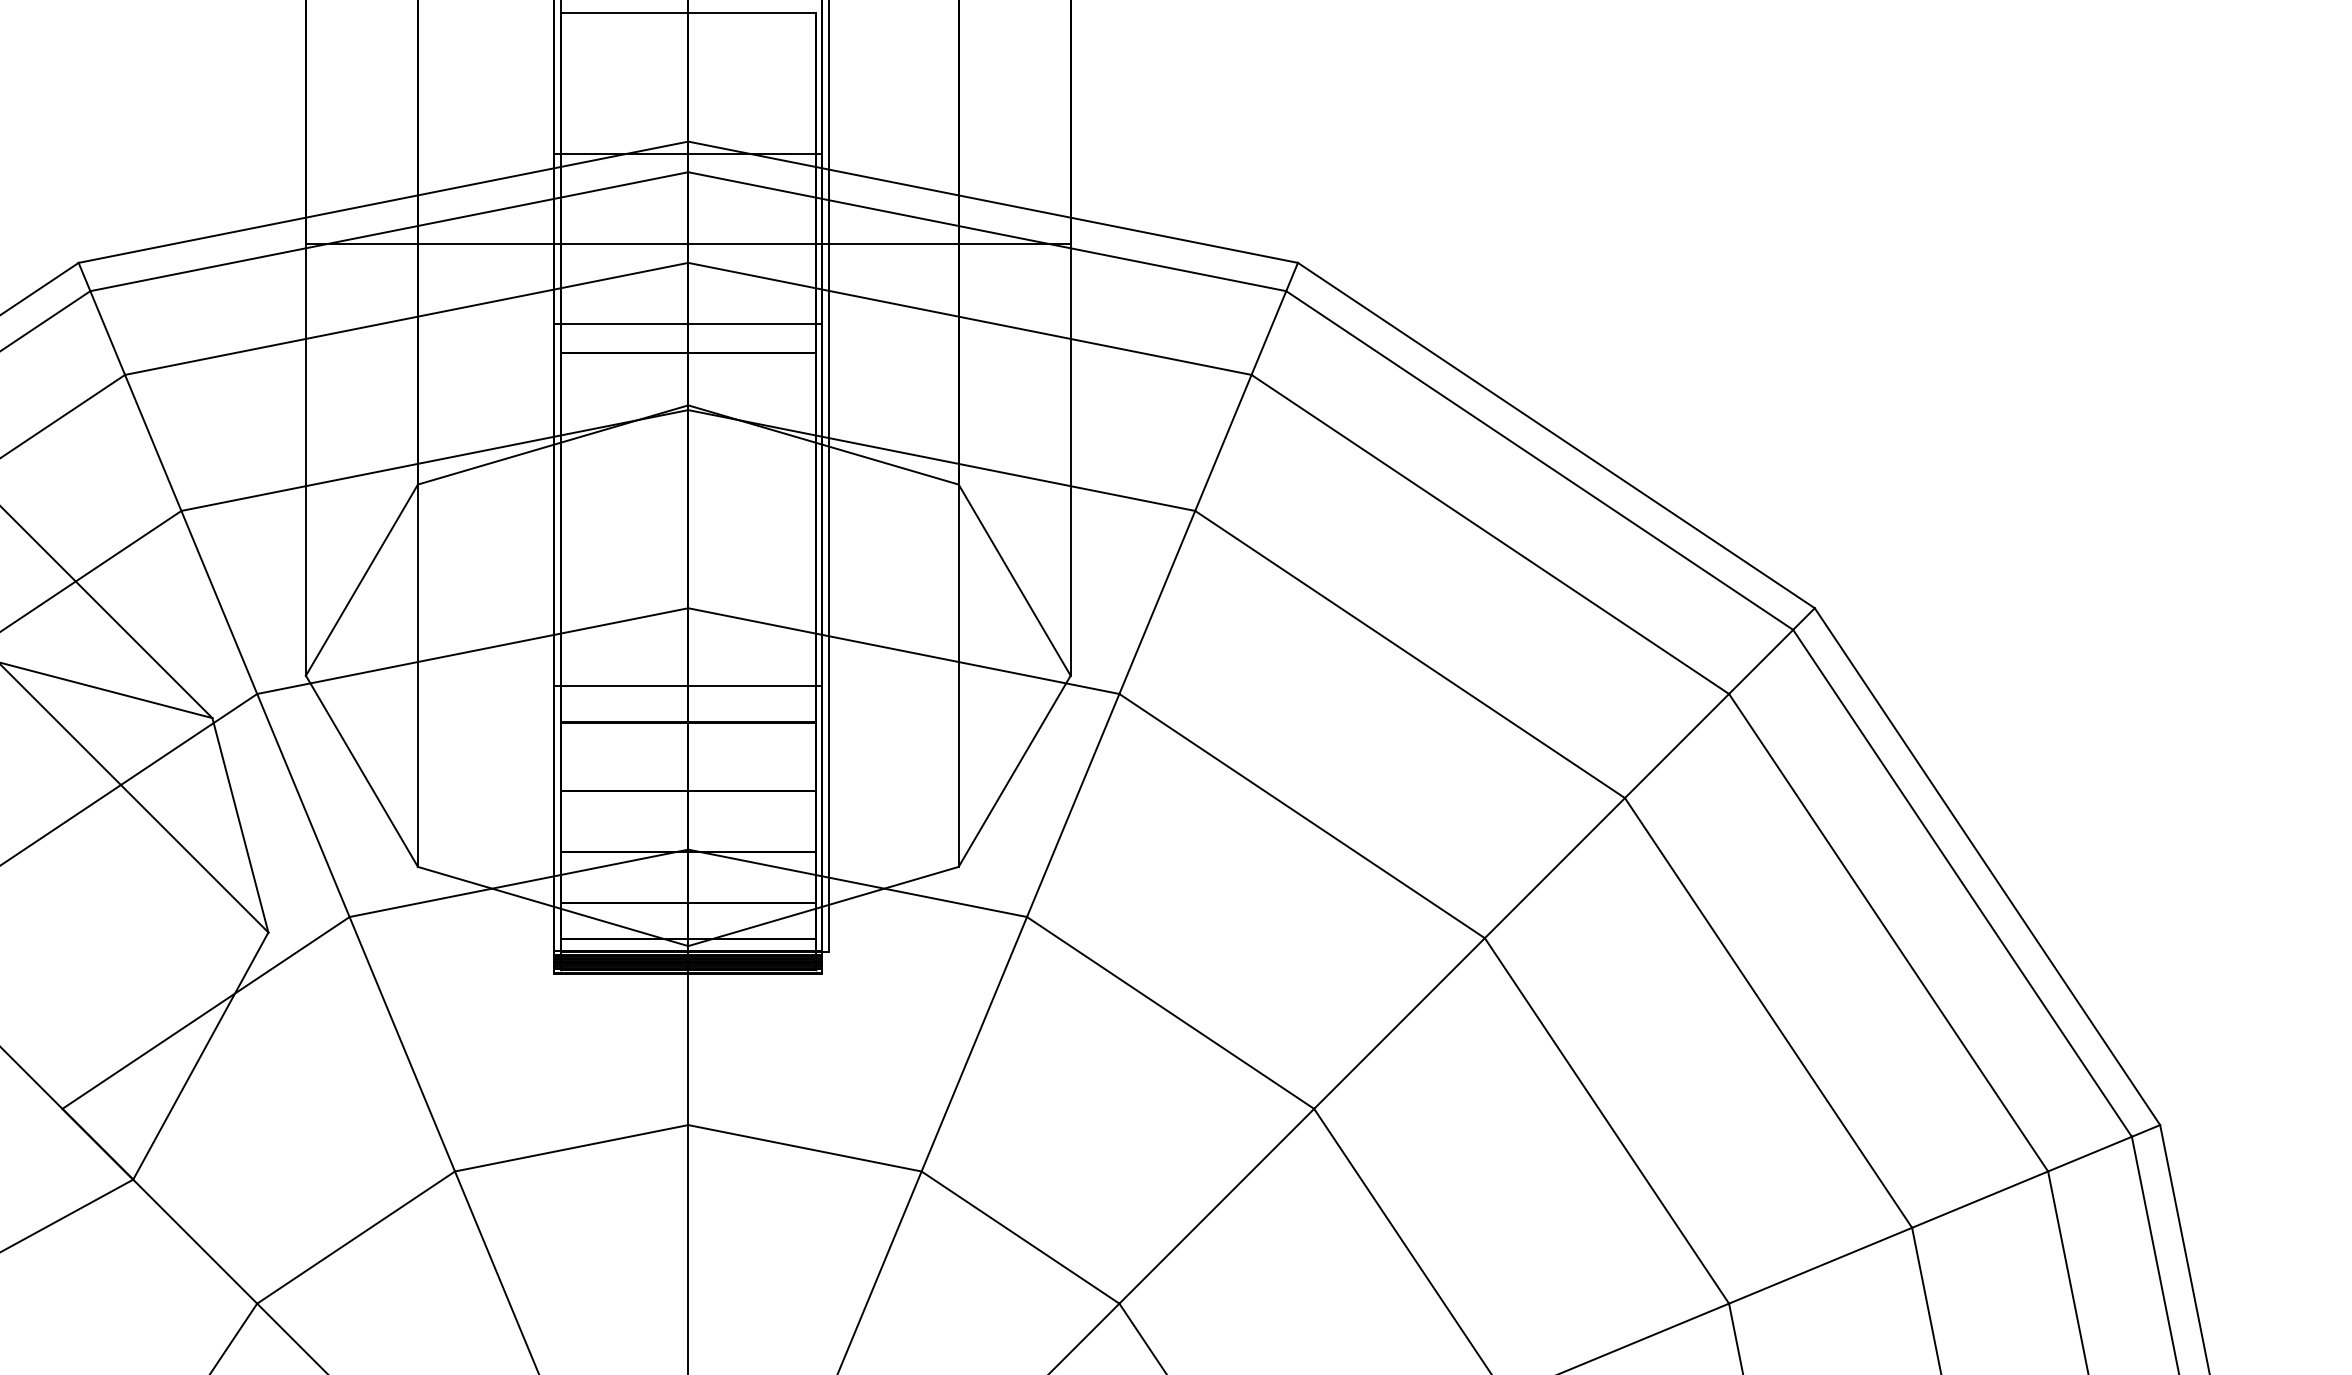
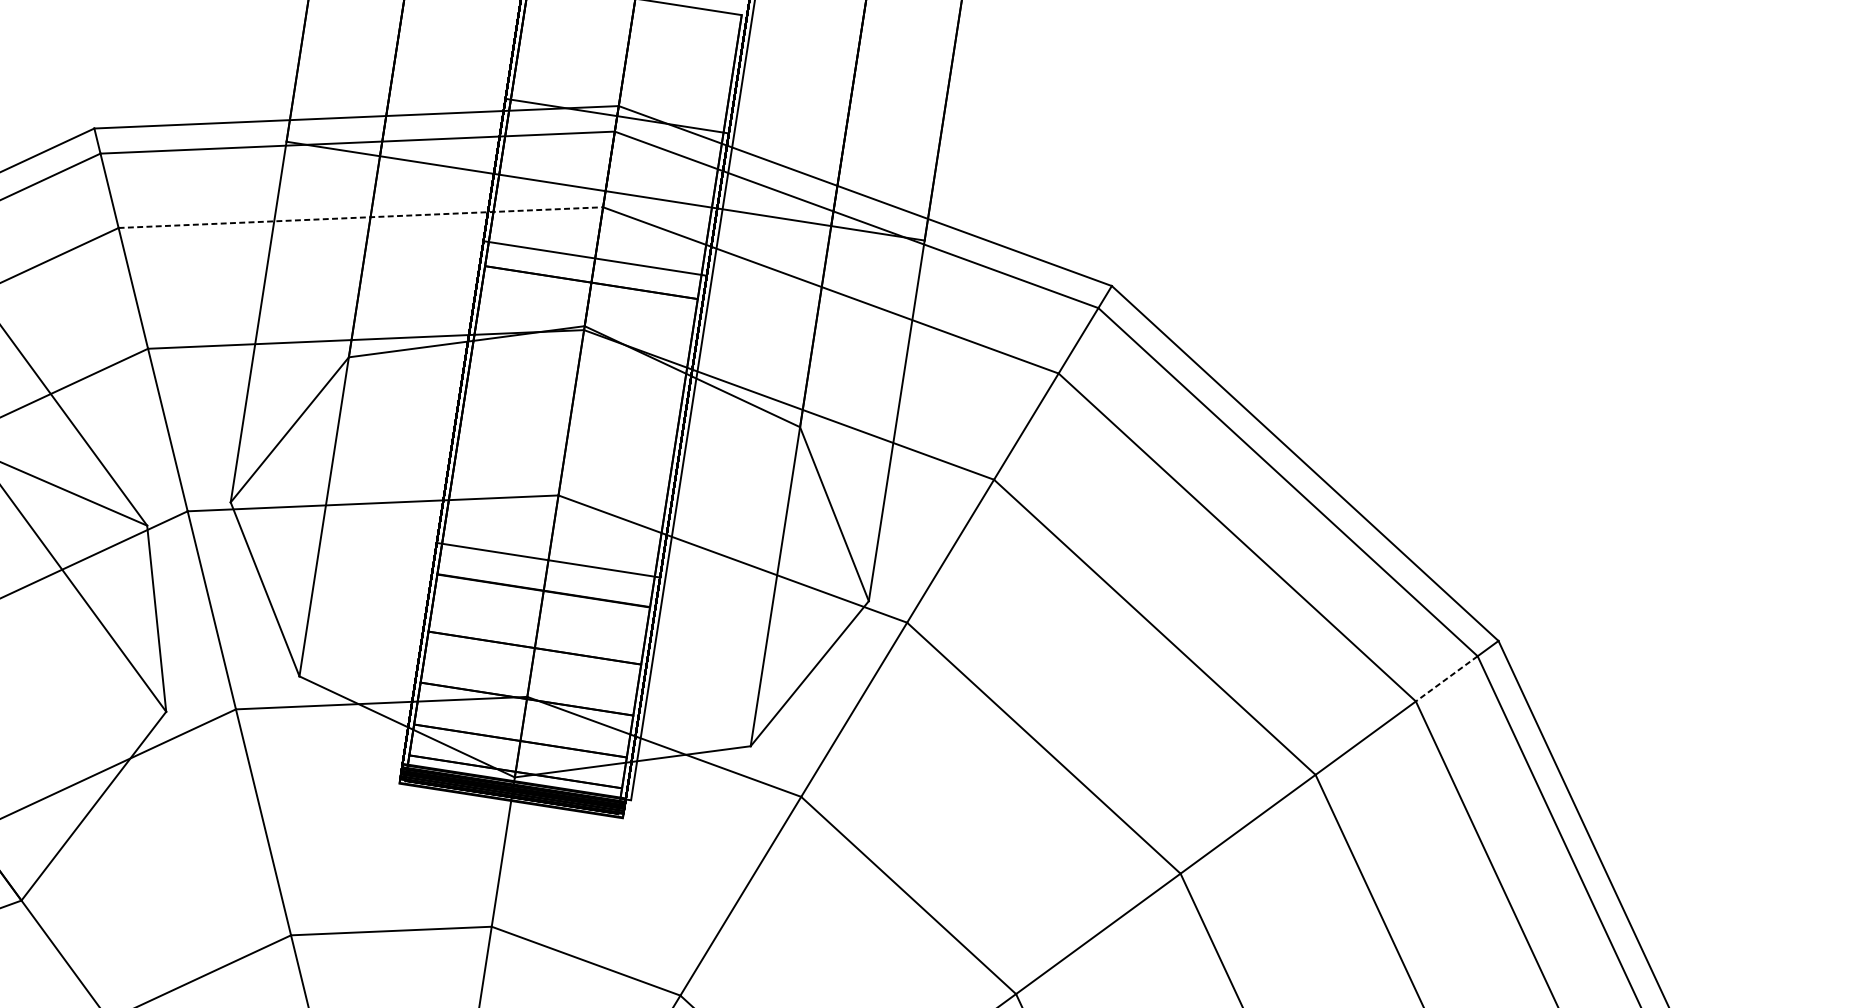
line: (407, 318) -> (361, 217), solid -> dashed
line: (1760, 662) -> (1446, 679), solid -> dashed

